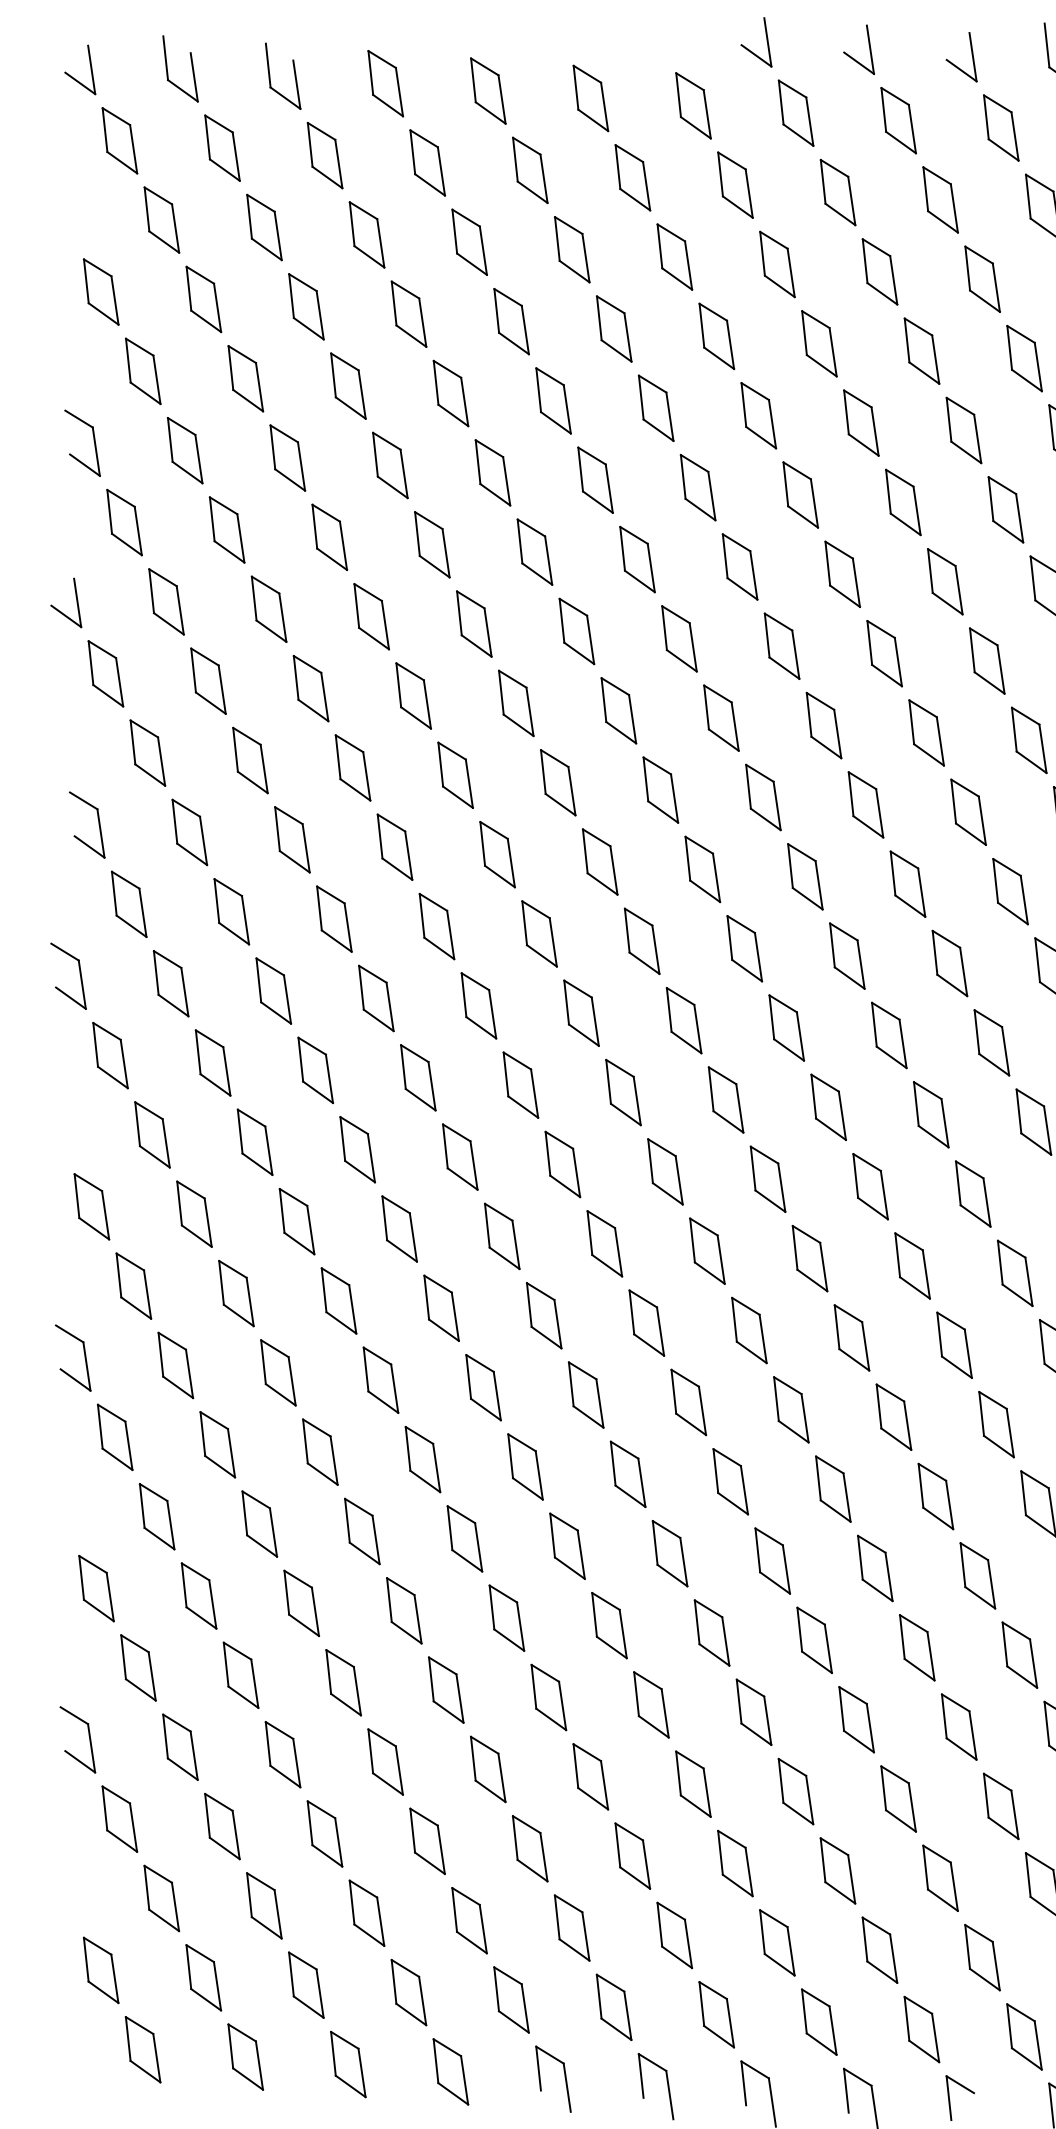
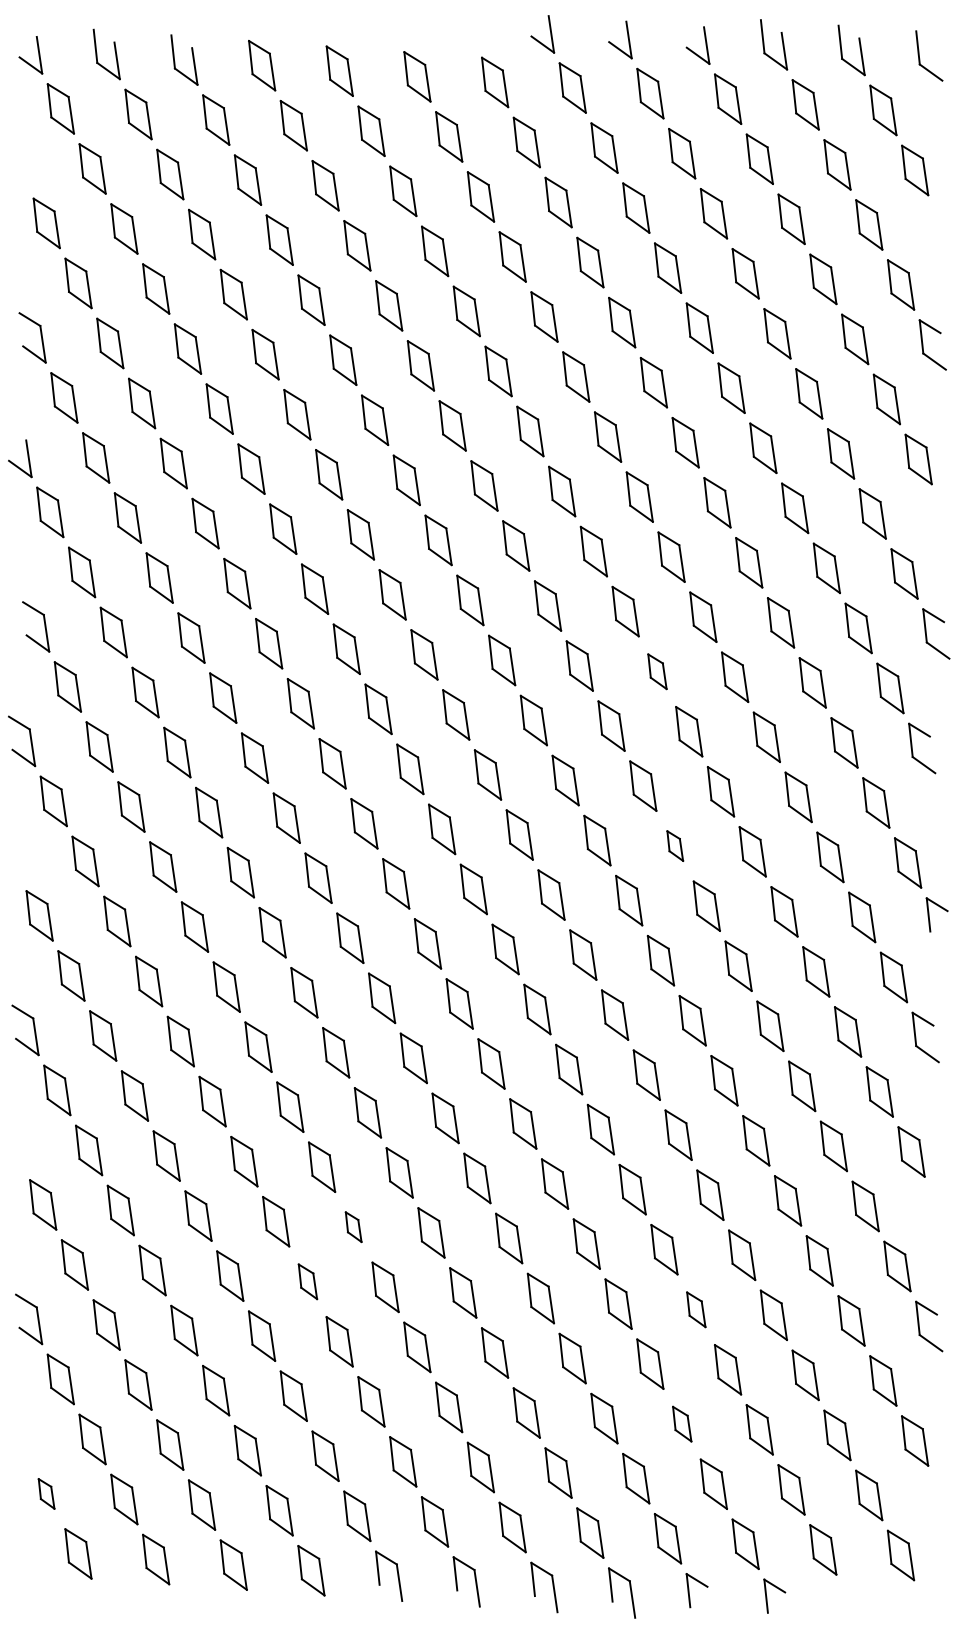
part: (908, 883) -> (657, 671), size x0.7
part: (931, 1113) -> (675, 845), size x0.6
part: (506, 1617) -> (353, 1226), size x0.6
part: (445, 1689) -> (307, 1281), size x0.7
part: (959, 1726) -> (696, 1309), size x0.7
part: (941, 1877) -> (682, 1423), size x0.7
part: (100, 1969) -> (46, 1493), size x0.6

